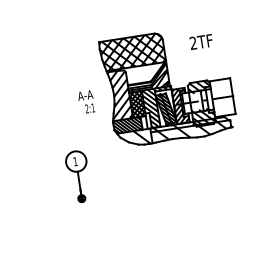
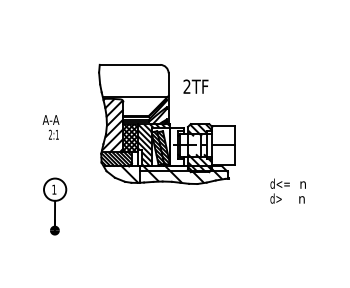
text: (200, 41) -> (195, 86), moved
hatch: (131, 51) -> (133, 80), removed
text: (86, 102) -> (50, 127), moved
hatch: (180, 106) -> (176, 147), removed

